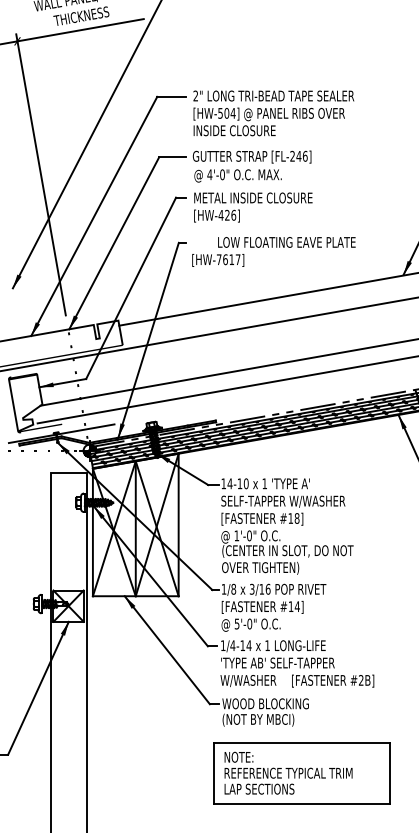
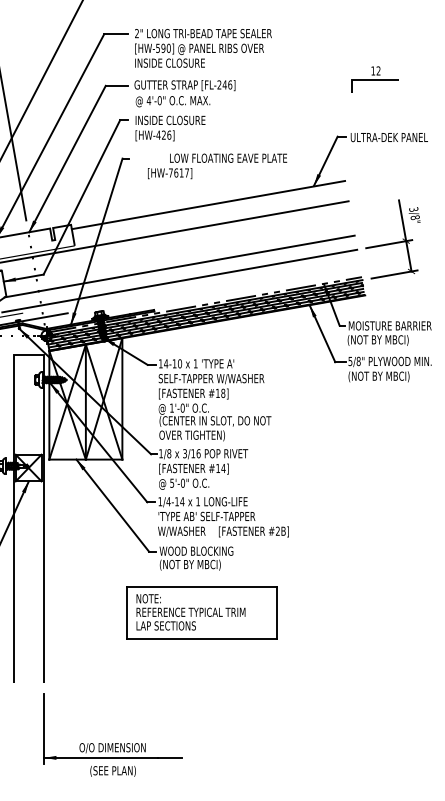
text: (229, 112) -> (165, 47), [HW-504] -> [HW-590]
text: (253, 198) -> (186, 120), METAL INSIDE CLOSURE -> INSIDE CLOSURE
text: (273, 252) -> (217, 166), moved
part: (300, 773) -> (201, 612), moved

